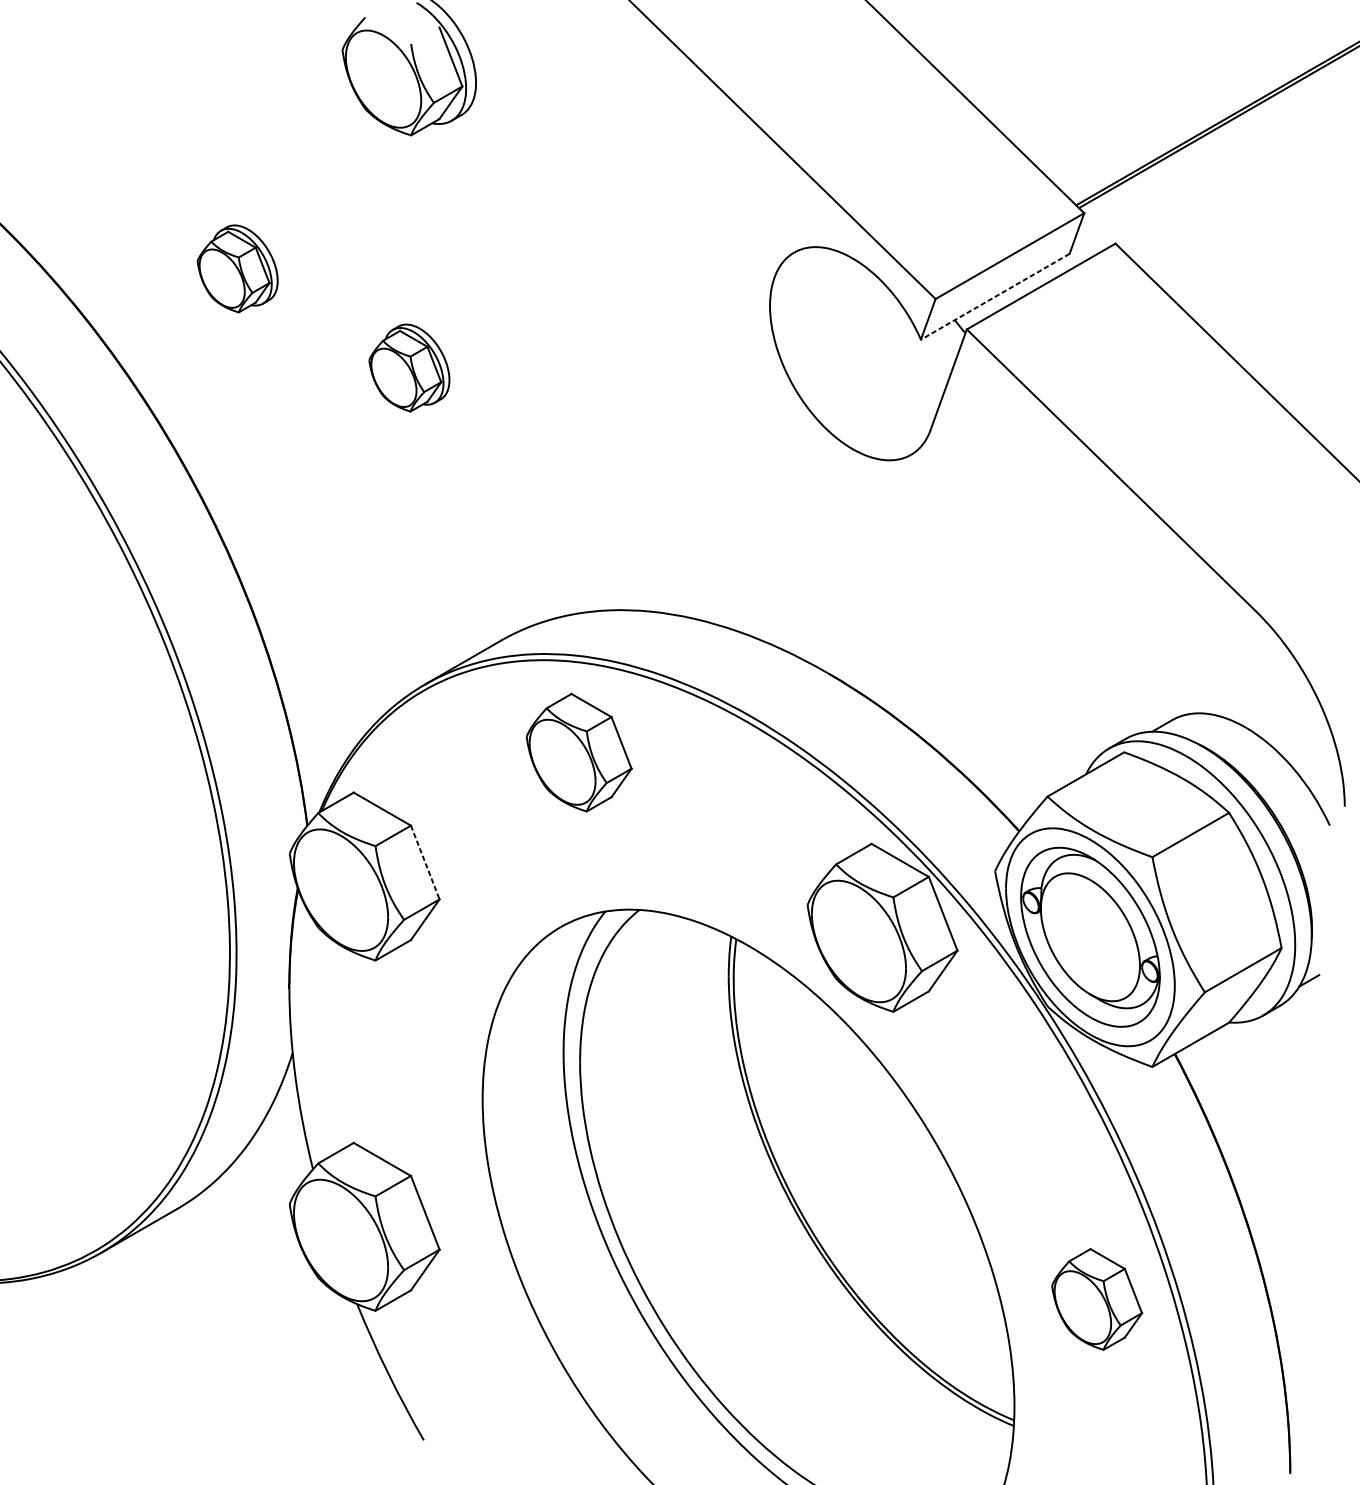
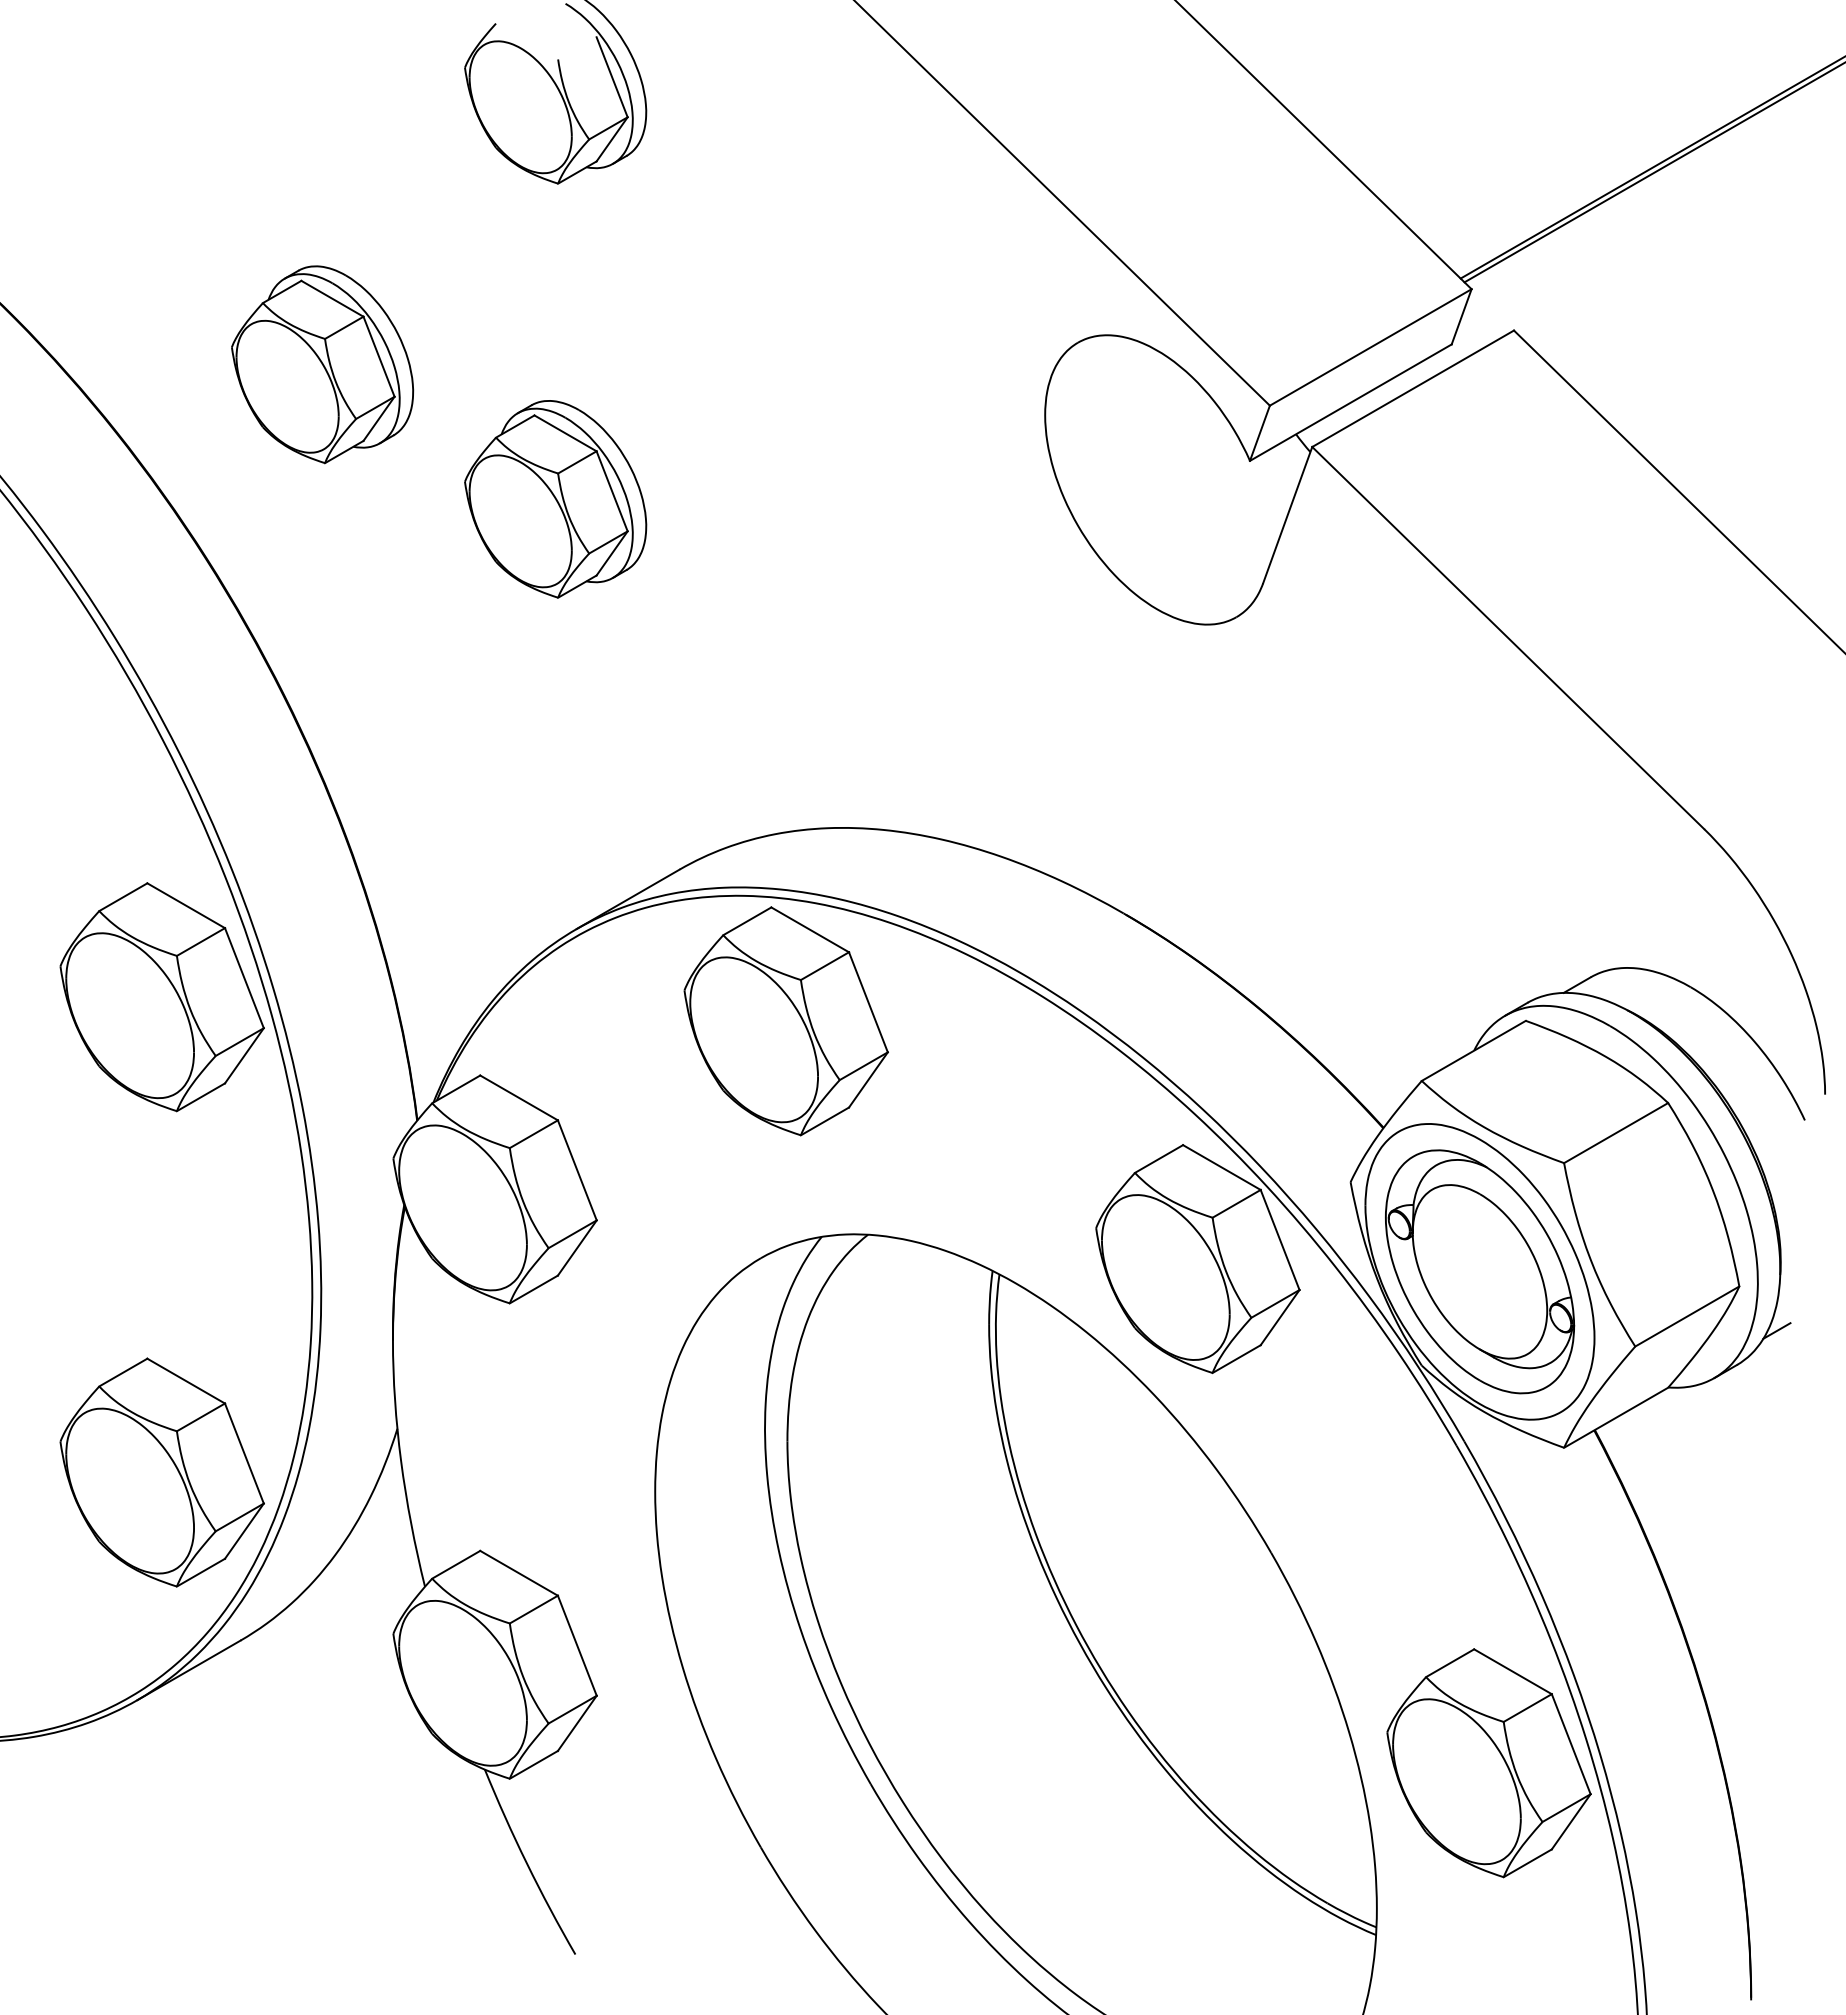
part: (237, 268) -> (322, 364), size x1.67
line: (995, 296) -> (1350, 402), dashed -> solid
part: (409, 368) -> (555, 499), size x1.67
part: (118, 735) -> (161, 997), added
part: (578, 752) -> (785, 1021), size x1.43
line: (425, 862) -> (577, 1170), dashed -> solid
part: (118, 1085) -> (161, 1472), added
part: (1096, 1299) -> (1488, 1763), size x1.67

